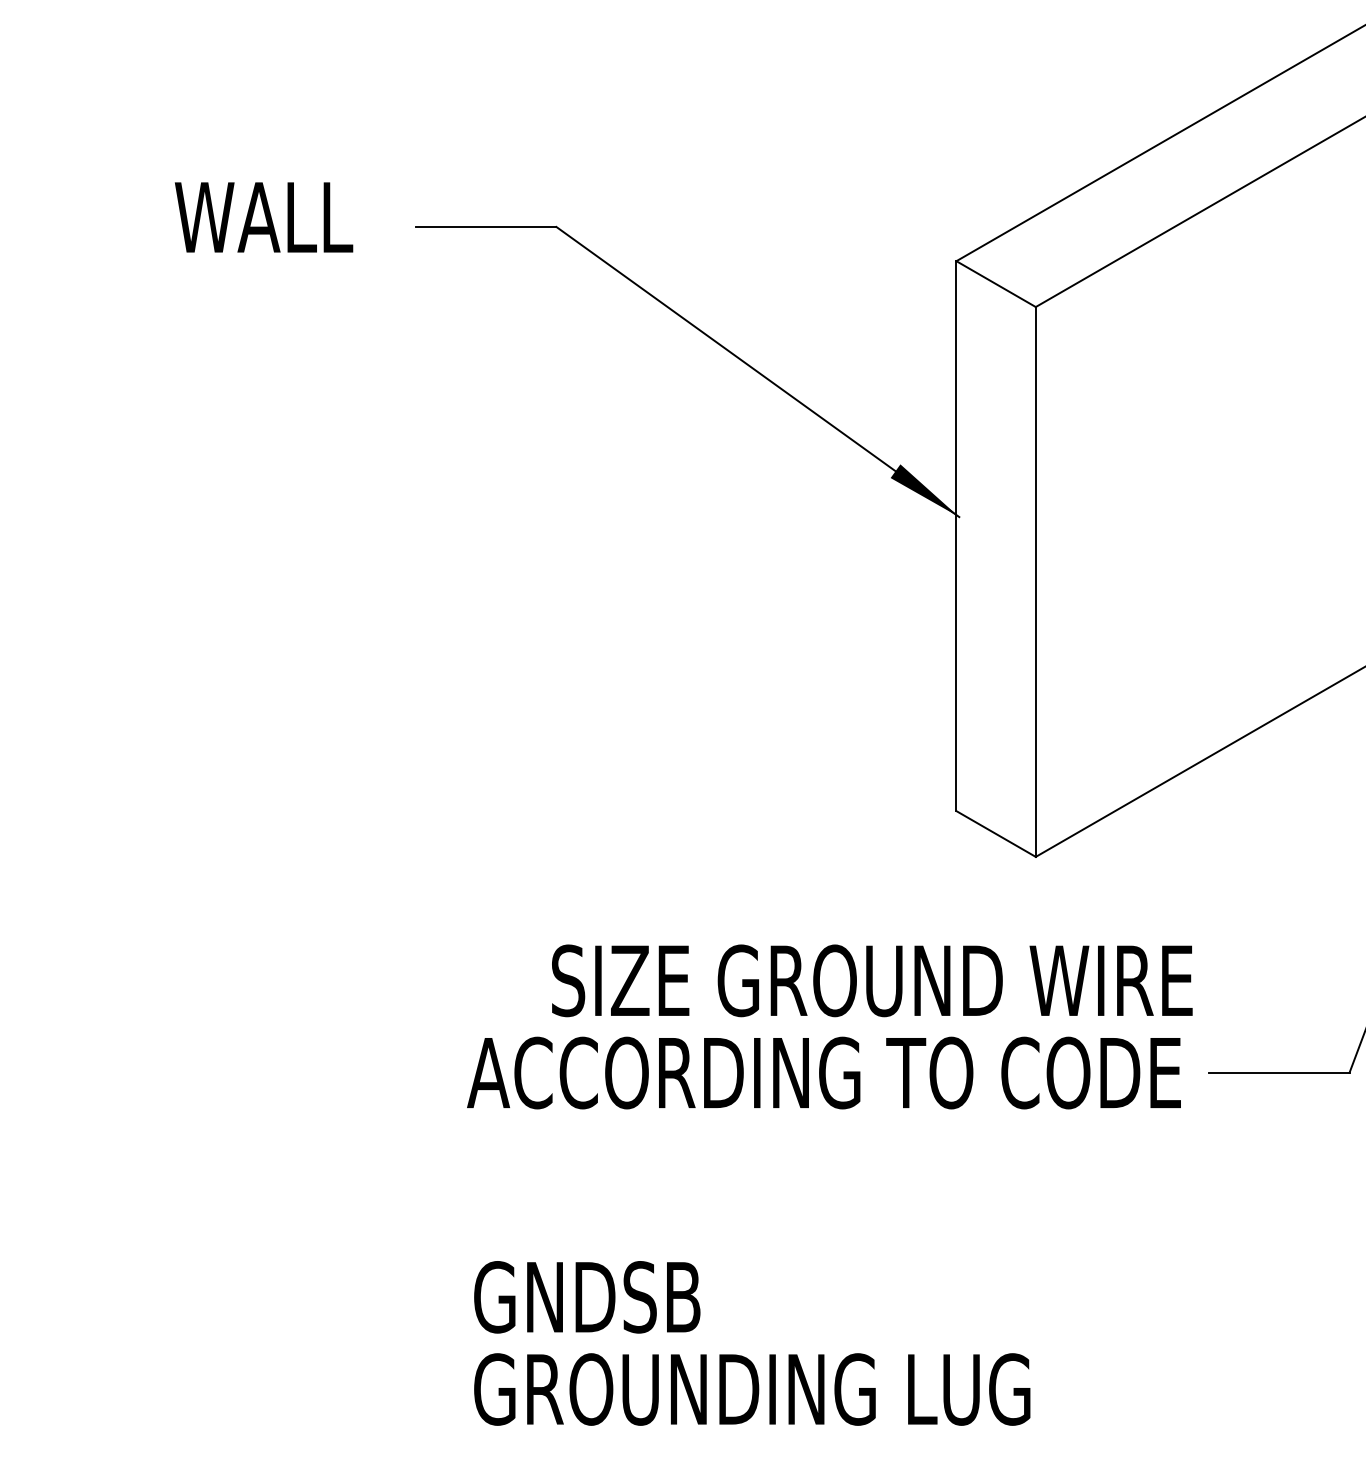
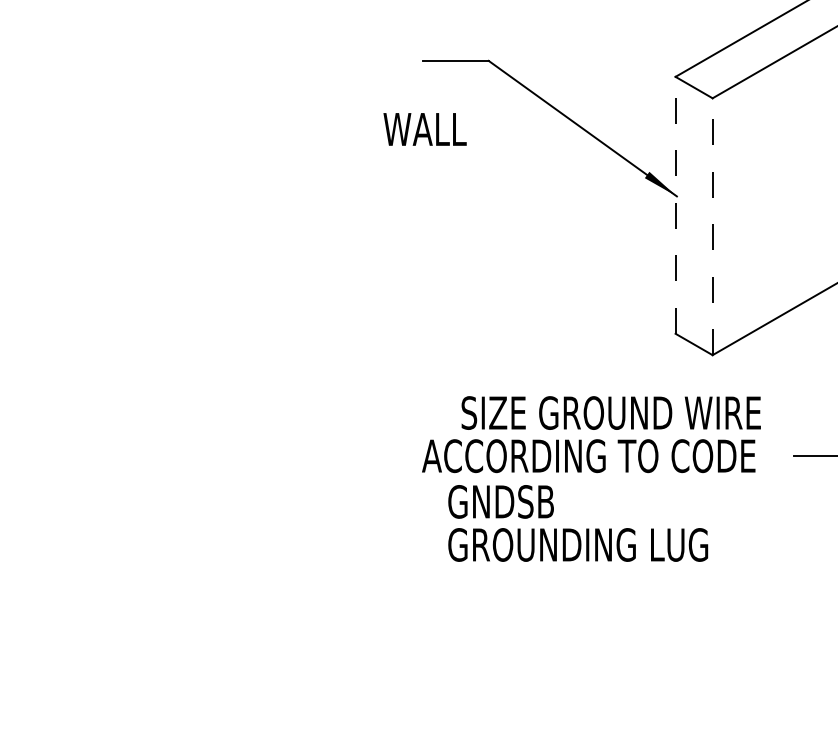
text: (262, 217) -> (424, 129), moved
line: (956, 534) -> (675, 204), solid -> dashed
line: (1035, 581) -> (712, 226), solid -> dashed
text: (829, 1026) -> (591, 434), moved
text: (752, 1343) -> (578, 523), moved

